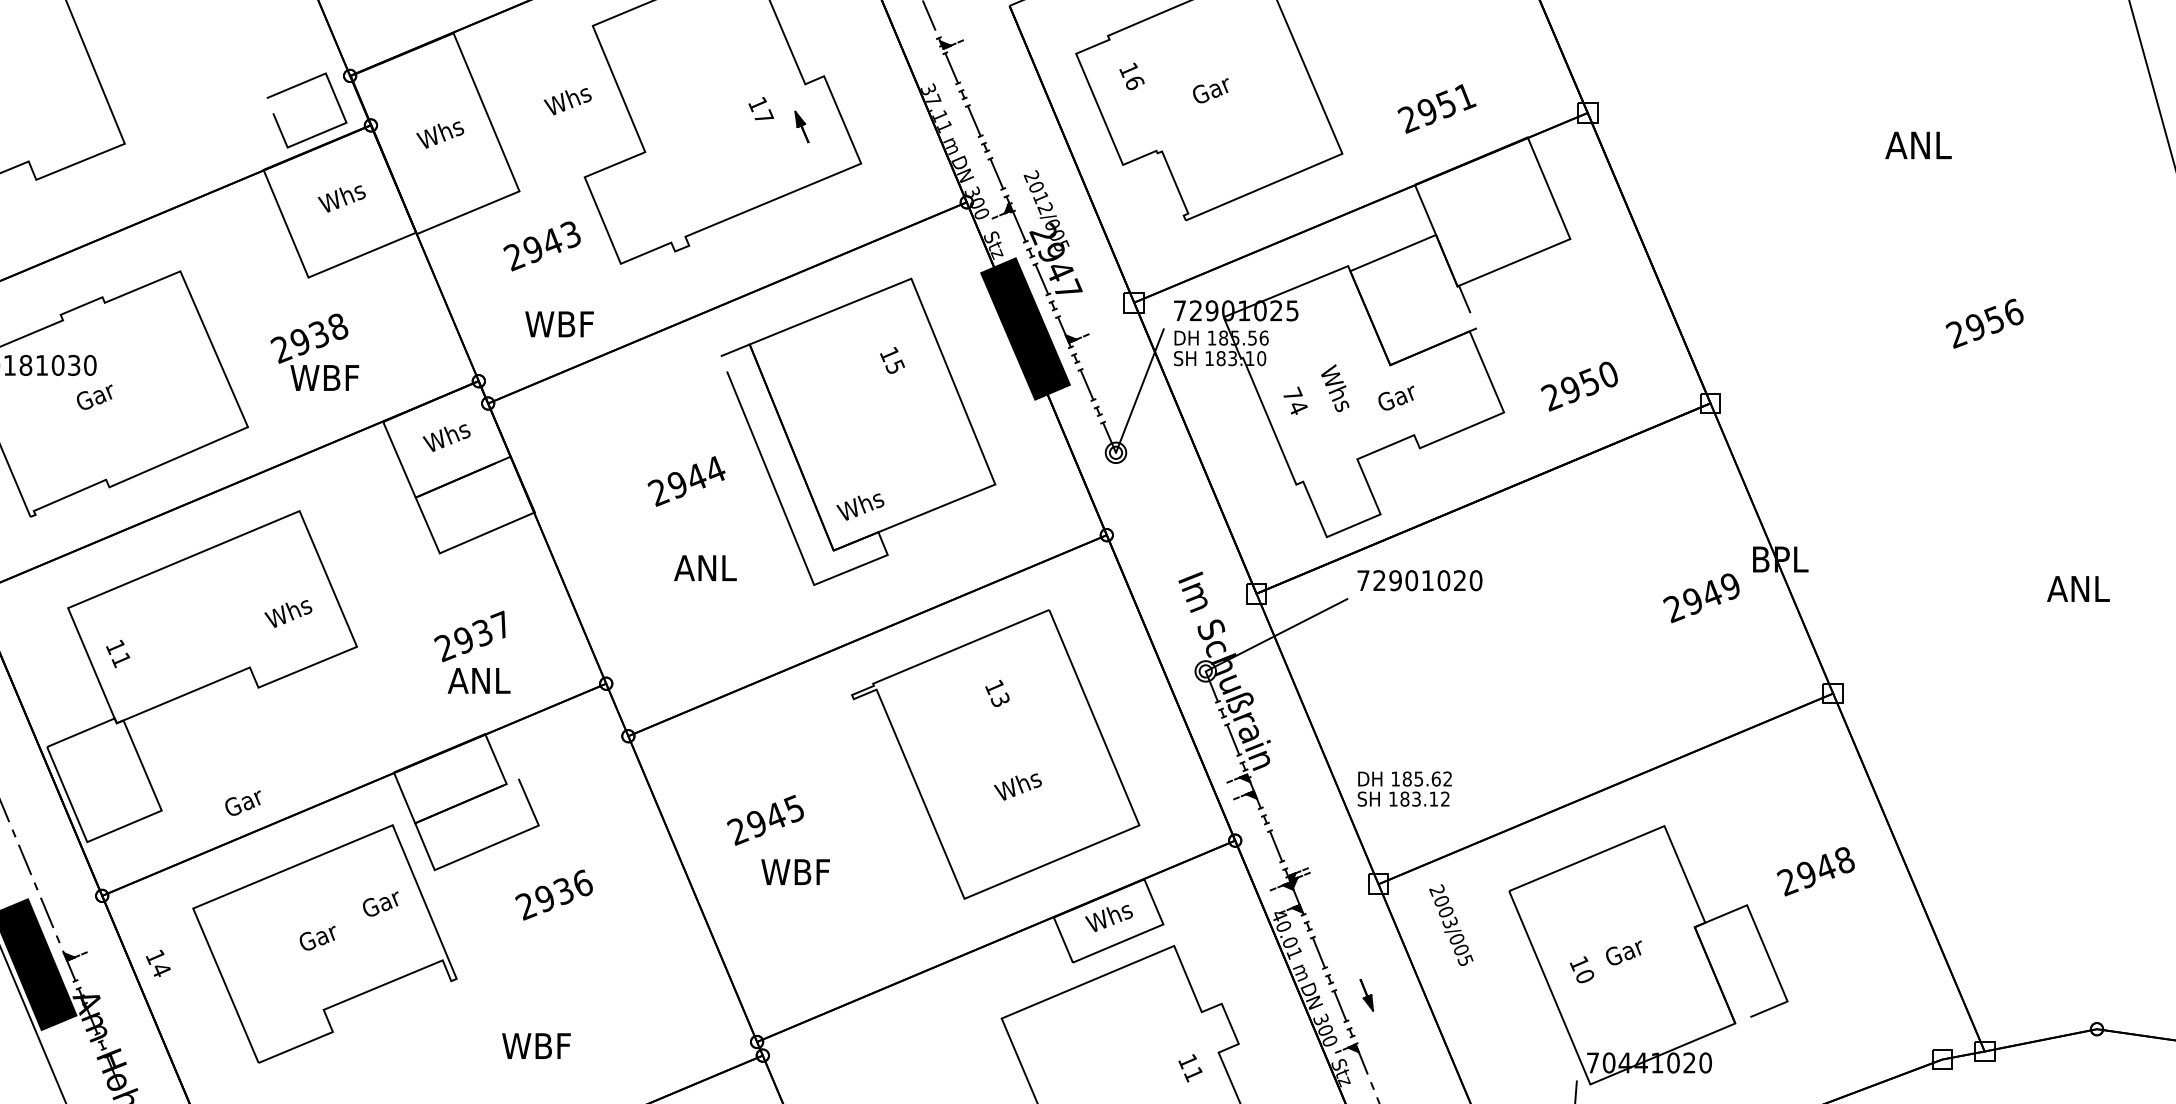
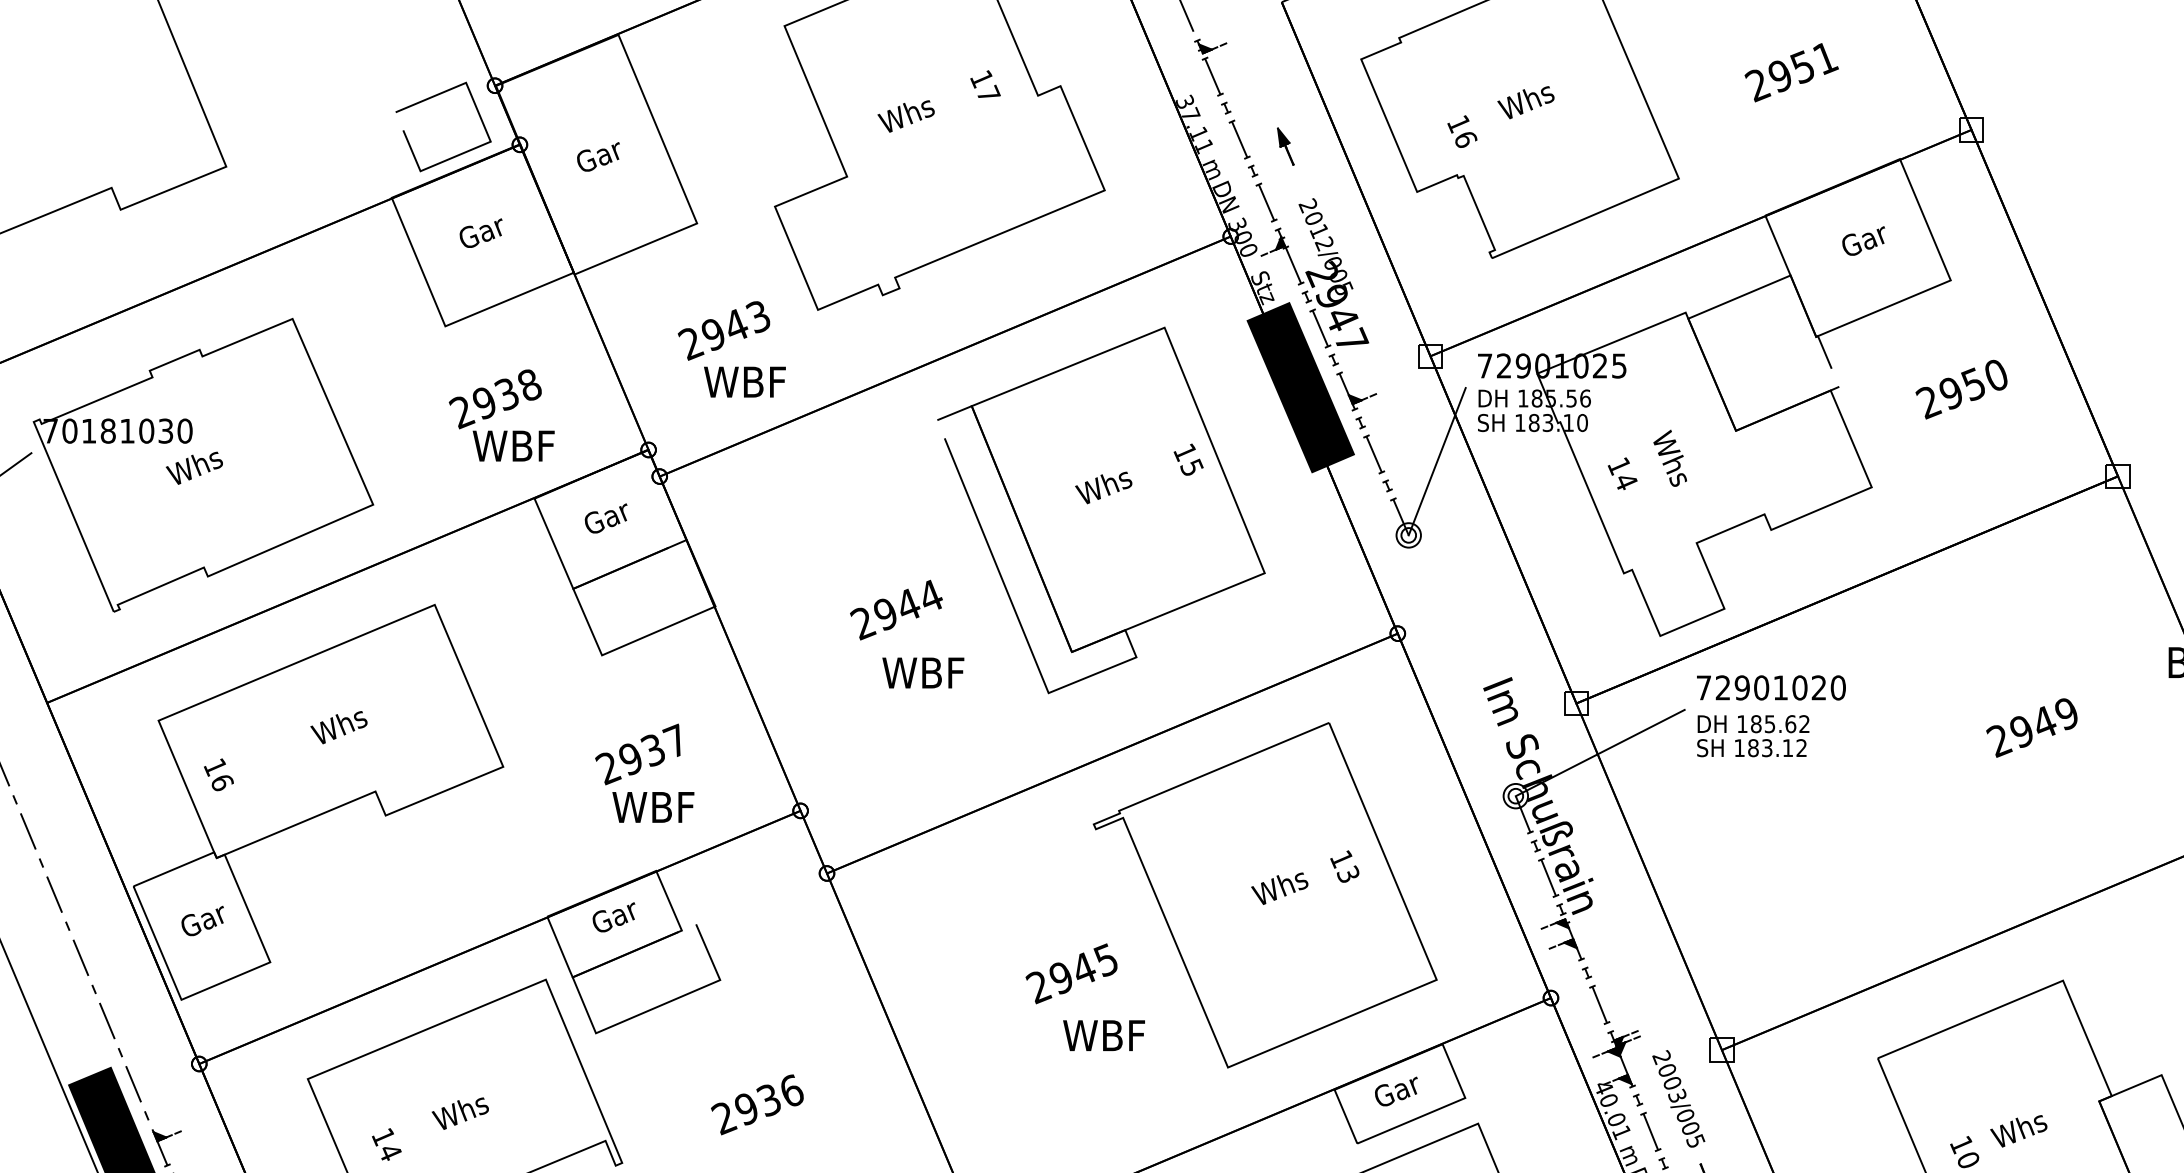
text: (1131, 76) -> (1461, 131), moved
text: (1214, 89) -> (1526, 101), Gar -> Whs
text: (567, 101) -> (905, 116), moved
text: (761, 108) -> (985, 84), moved
text: (1436, 108) -> (1791, 72), moved
part: (801, 126) -> (1285, 146), moved
text: (440, 134) -> (602, 155), Whs -> Gar
text: (341, 198) -> (484, 231), Whs -> Gar
text: (541, 246) -> (723, 331), moved
text: (314, 351) -> (501, 414), moved
text: (892, 360) -> (1188, 459), moved
text: (1578, 386) -> (1960, 389), moved
text: (1292, 394) -> (1619, 465), 74 -> 14
text: (98, 396) -> (194, 468), Gar -> Whs
text: (1396, 397) -> (1863, 240), moved
text: (446, 437) -> (610, 517), Whs -> Gar
text: (686, 481) -> (896, 610), moved
text: (860, 506) -> (1103, 487), moved
text: (708, 568) -> (922, 673), ANL -> WBF
text: (1701, 598) -> (2032, 728), moved
text: (288, 613) -> (339, 727), moved
text: (121, 660) -> (222, 783), 11 -> 16
text: (482, 680) -> (652, 807), ANL -> WBF
text: (997, 692) -> (1344, 865), moved
text: (1017, 786) -> (1279, 888), moved
text: (1404, 788) -> (1752, 735), moved
text: (242, 802) -> (202, 920), moved
text: (764, 820) -> (1070, 974), moved
text: (795, 871) -> (1103, 1034), moved
text: (553, 894) -> (756, 1104), moved
text: (380, 903) -> (613, 916), moved
text: (1108, 918) -> (1399, 1090), Whs -> Gar
text: (1451, 924) -> (1678, 1098), moved
text: (320, 937) -> (459, 1113), Gar -> Whs
text: (1627, 951) -> (2018, 1130), Gar -> Whs
text: (158, 963) -> (386, 1144), moved

